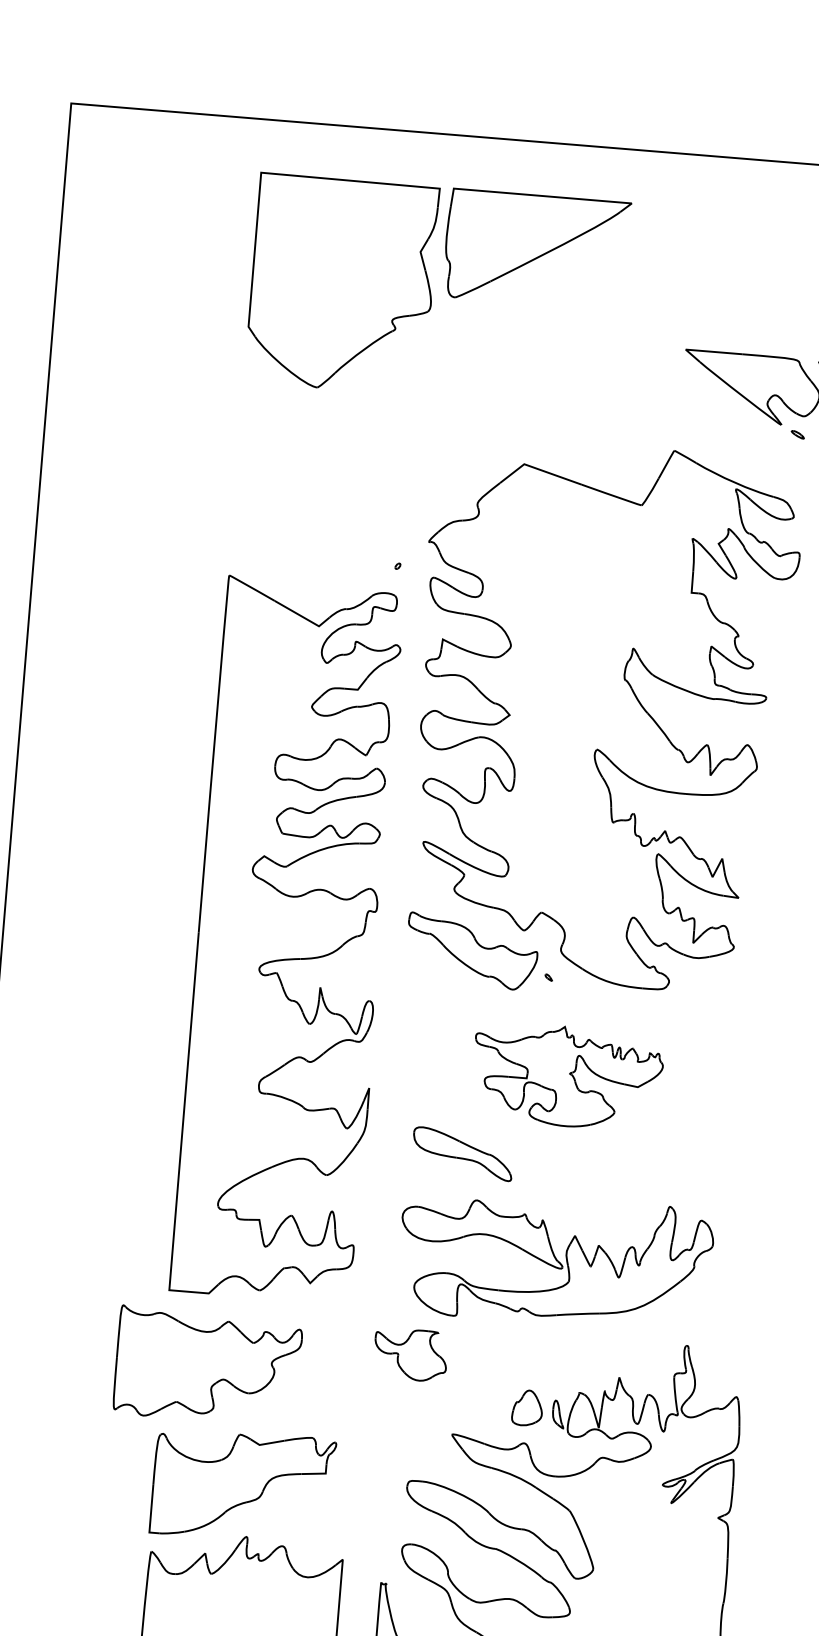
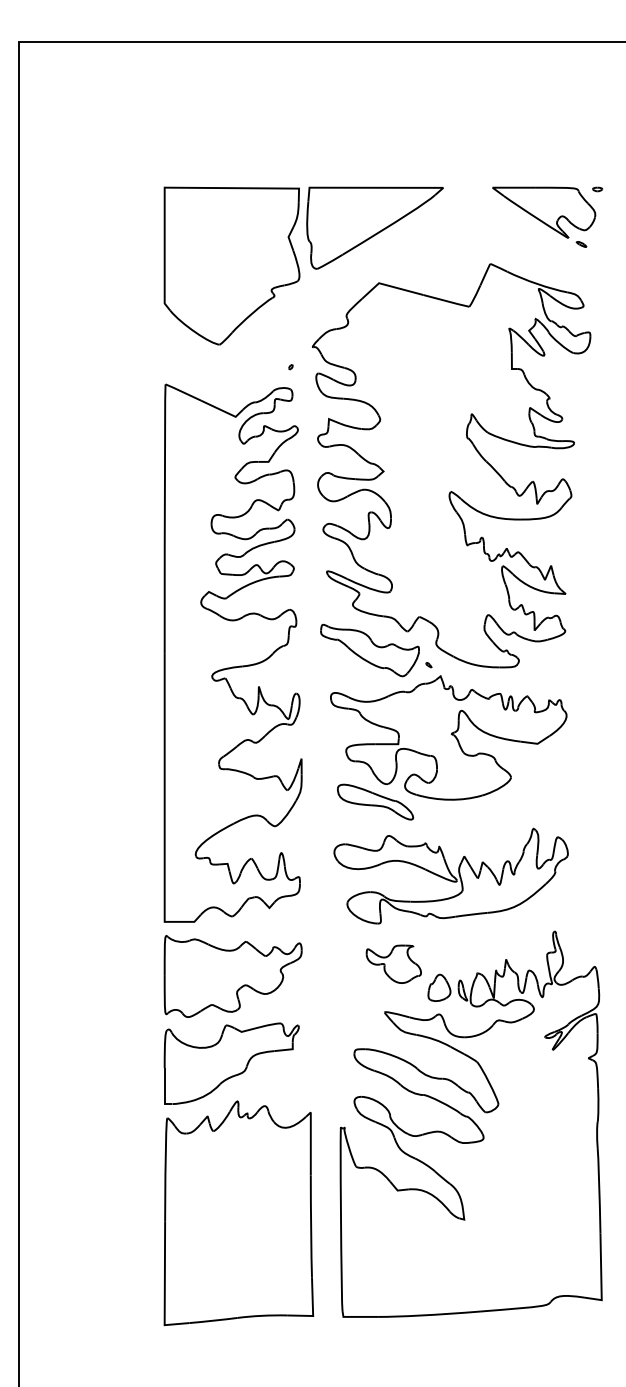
part: (437, 291) -> (303, 265), moved
part: (566, 1076) -> (448, 737), size x1.67
part: (410, 1353) -> (393, 963), moved
part: (207, 1366) -> (232, 976), moved

